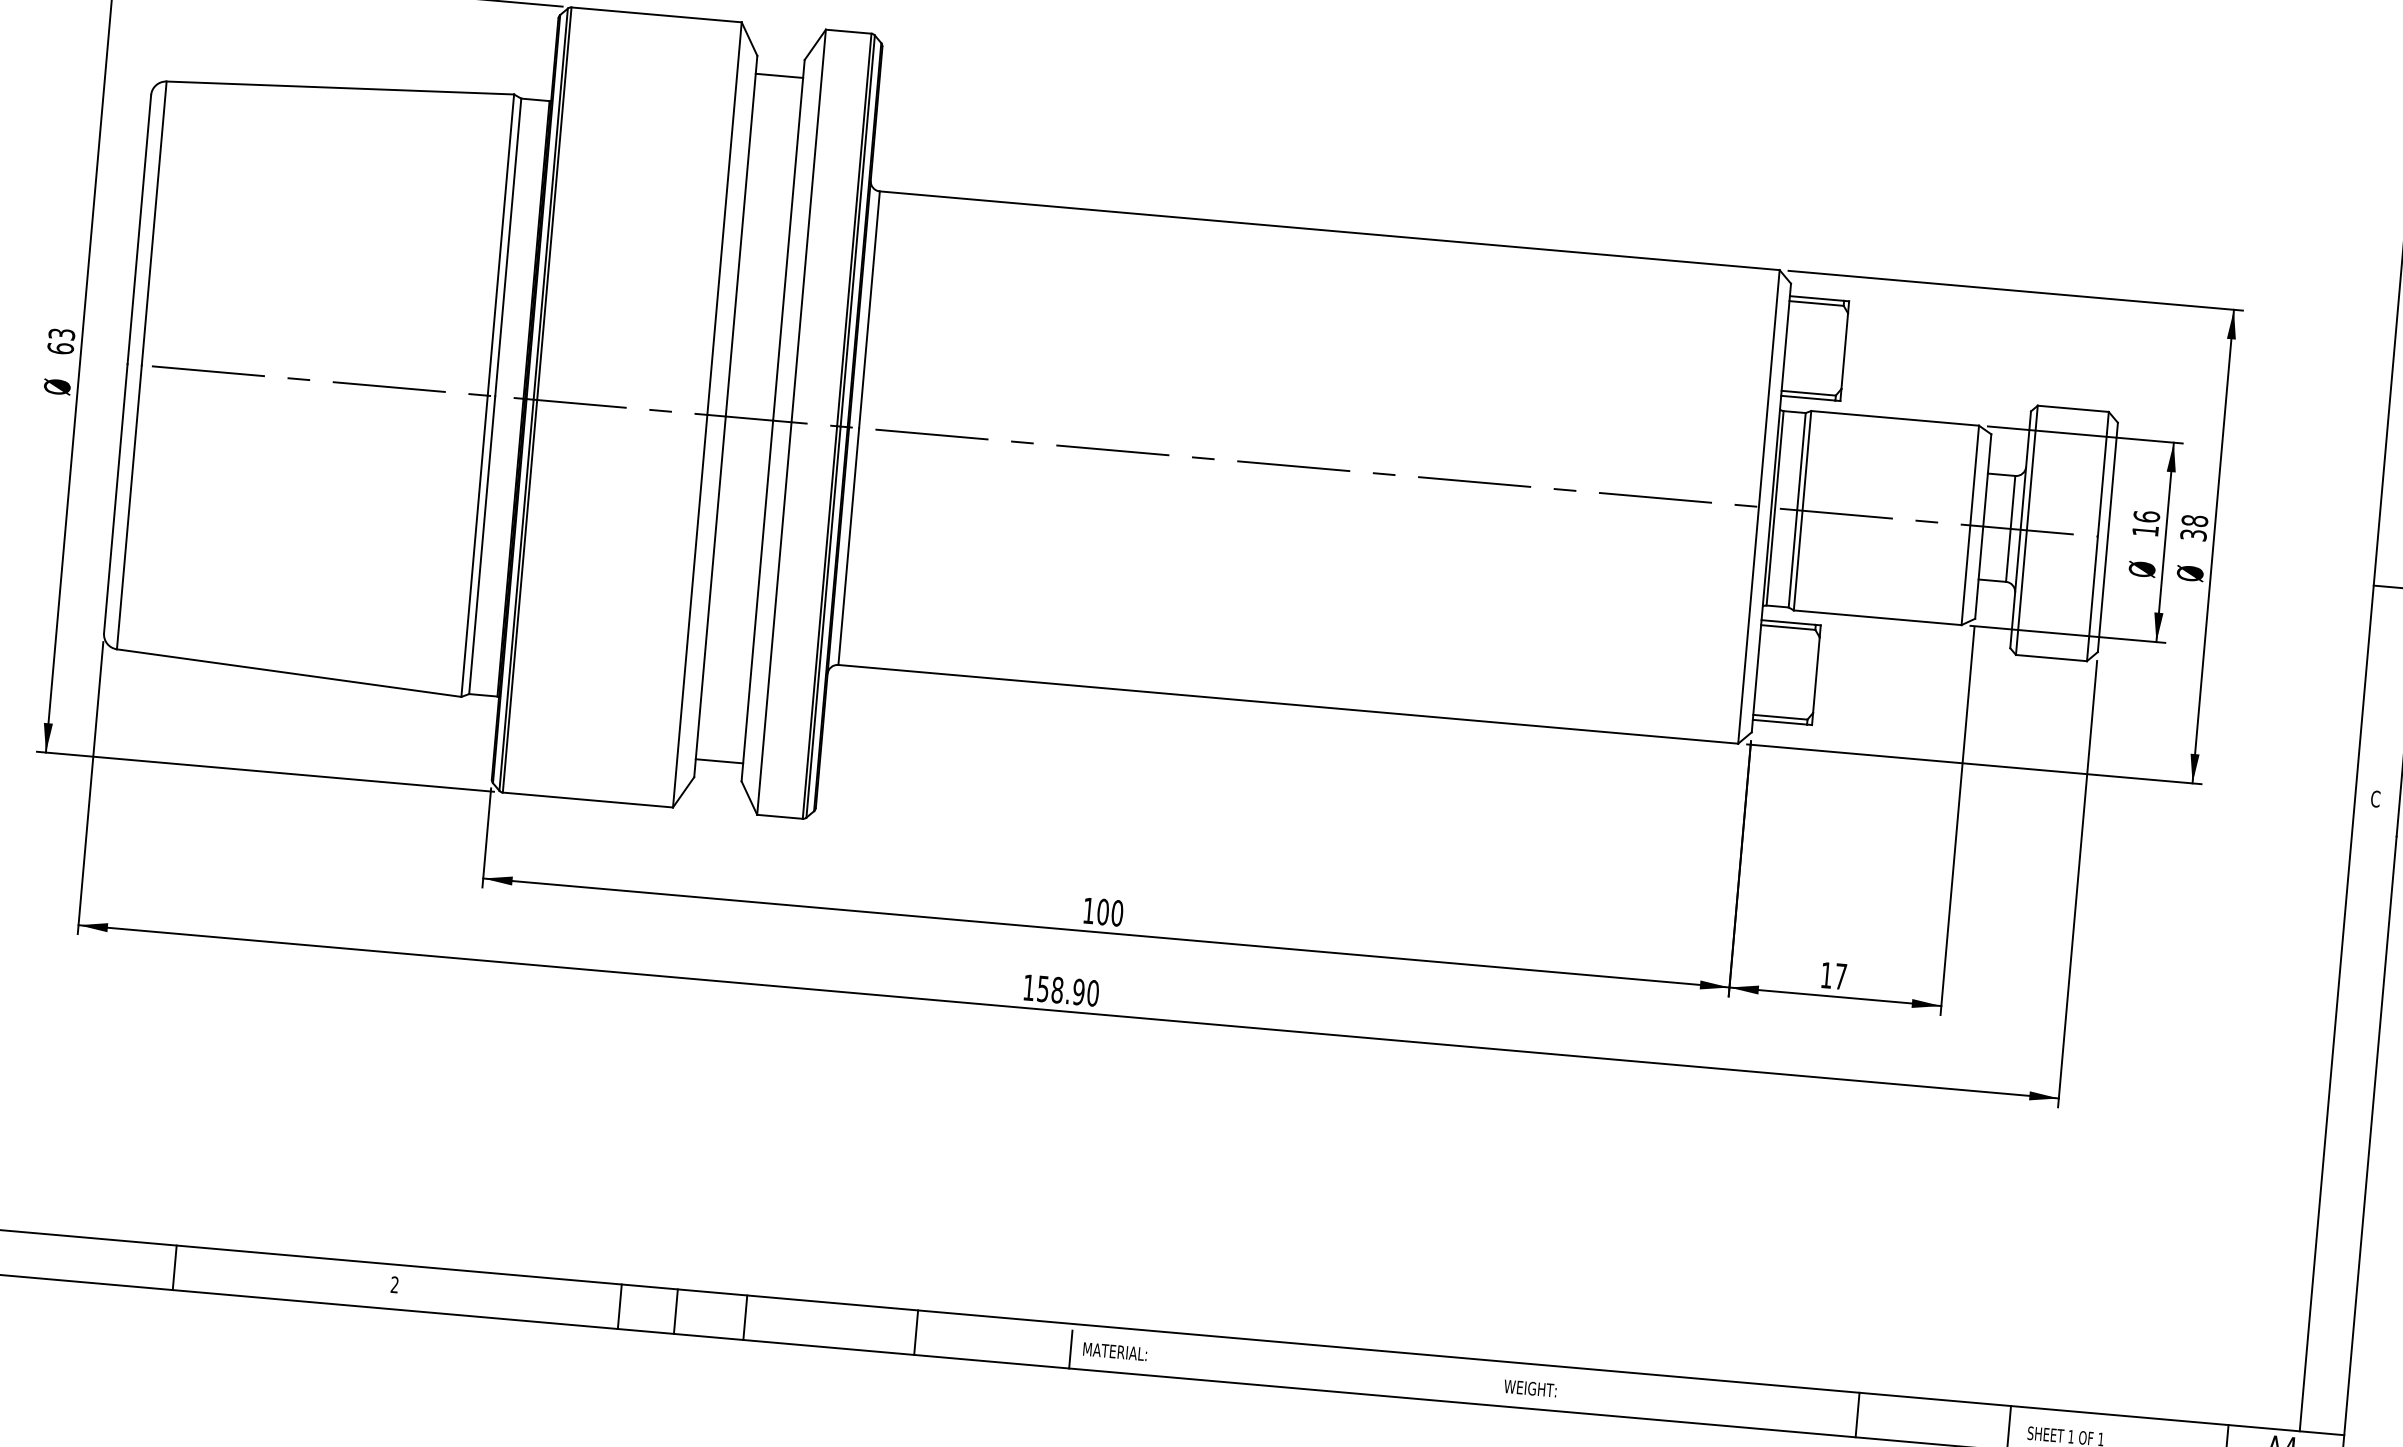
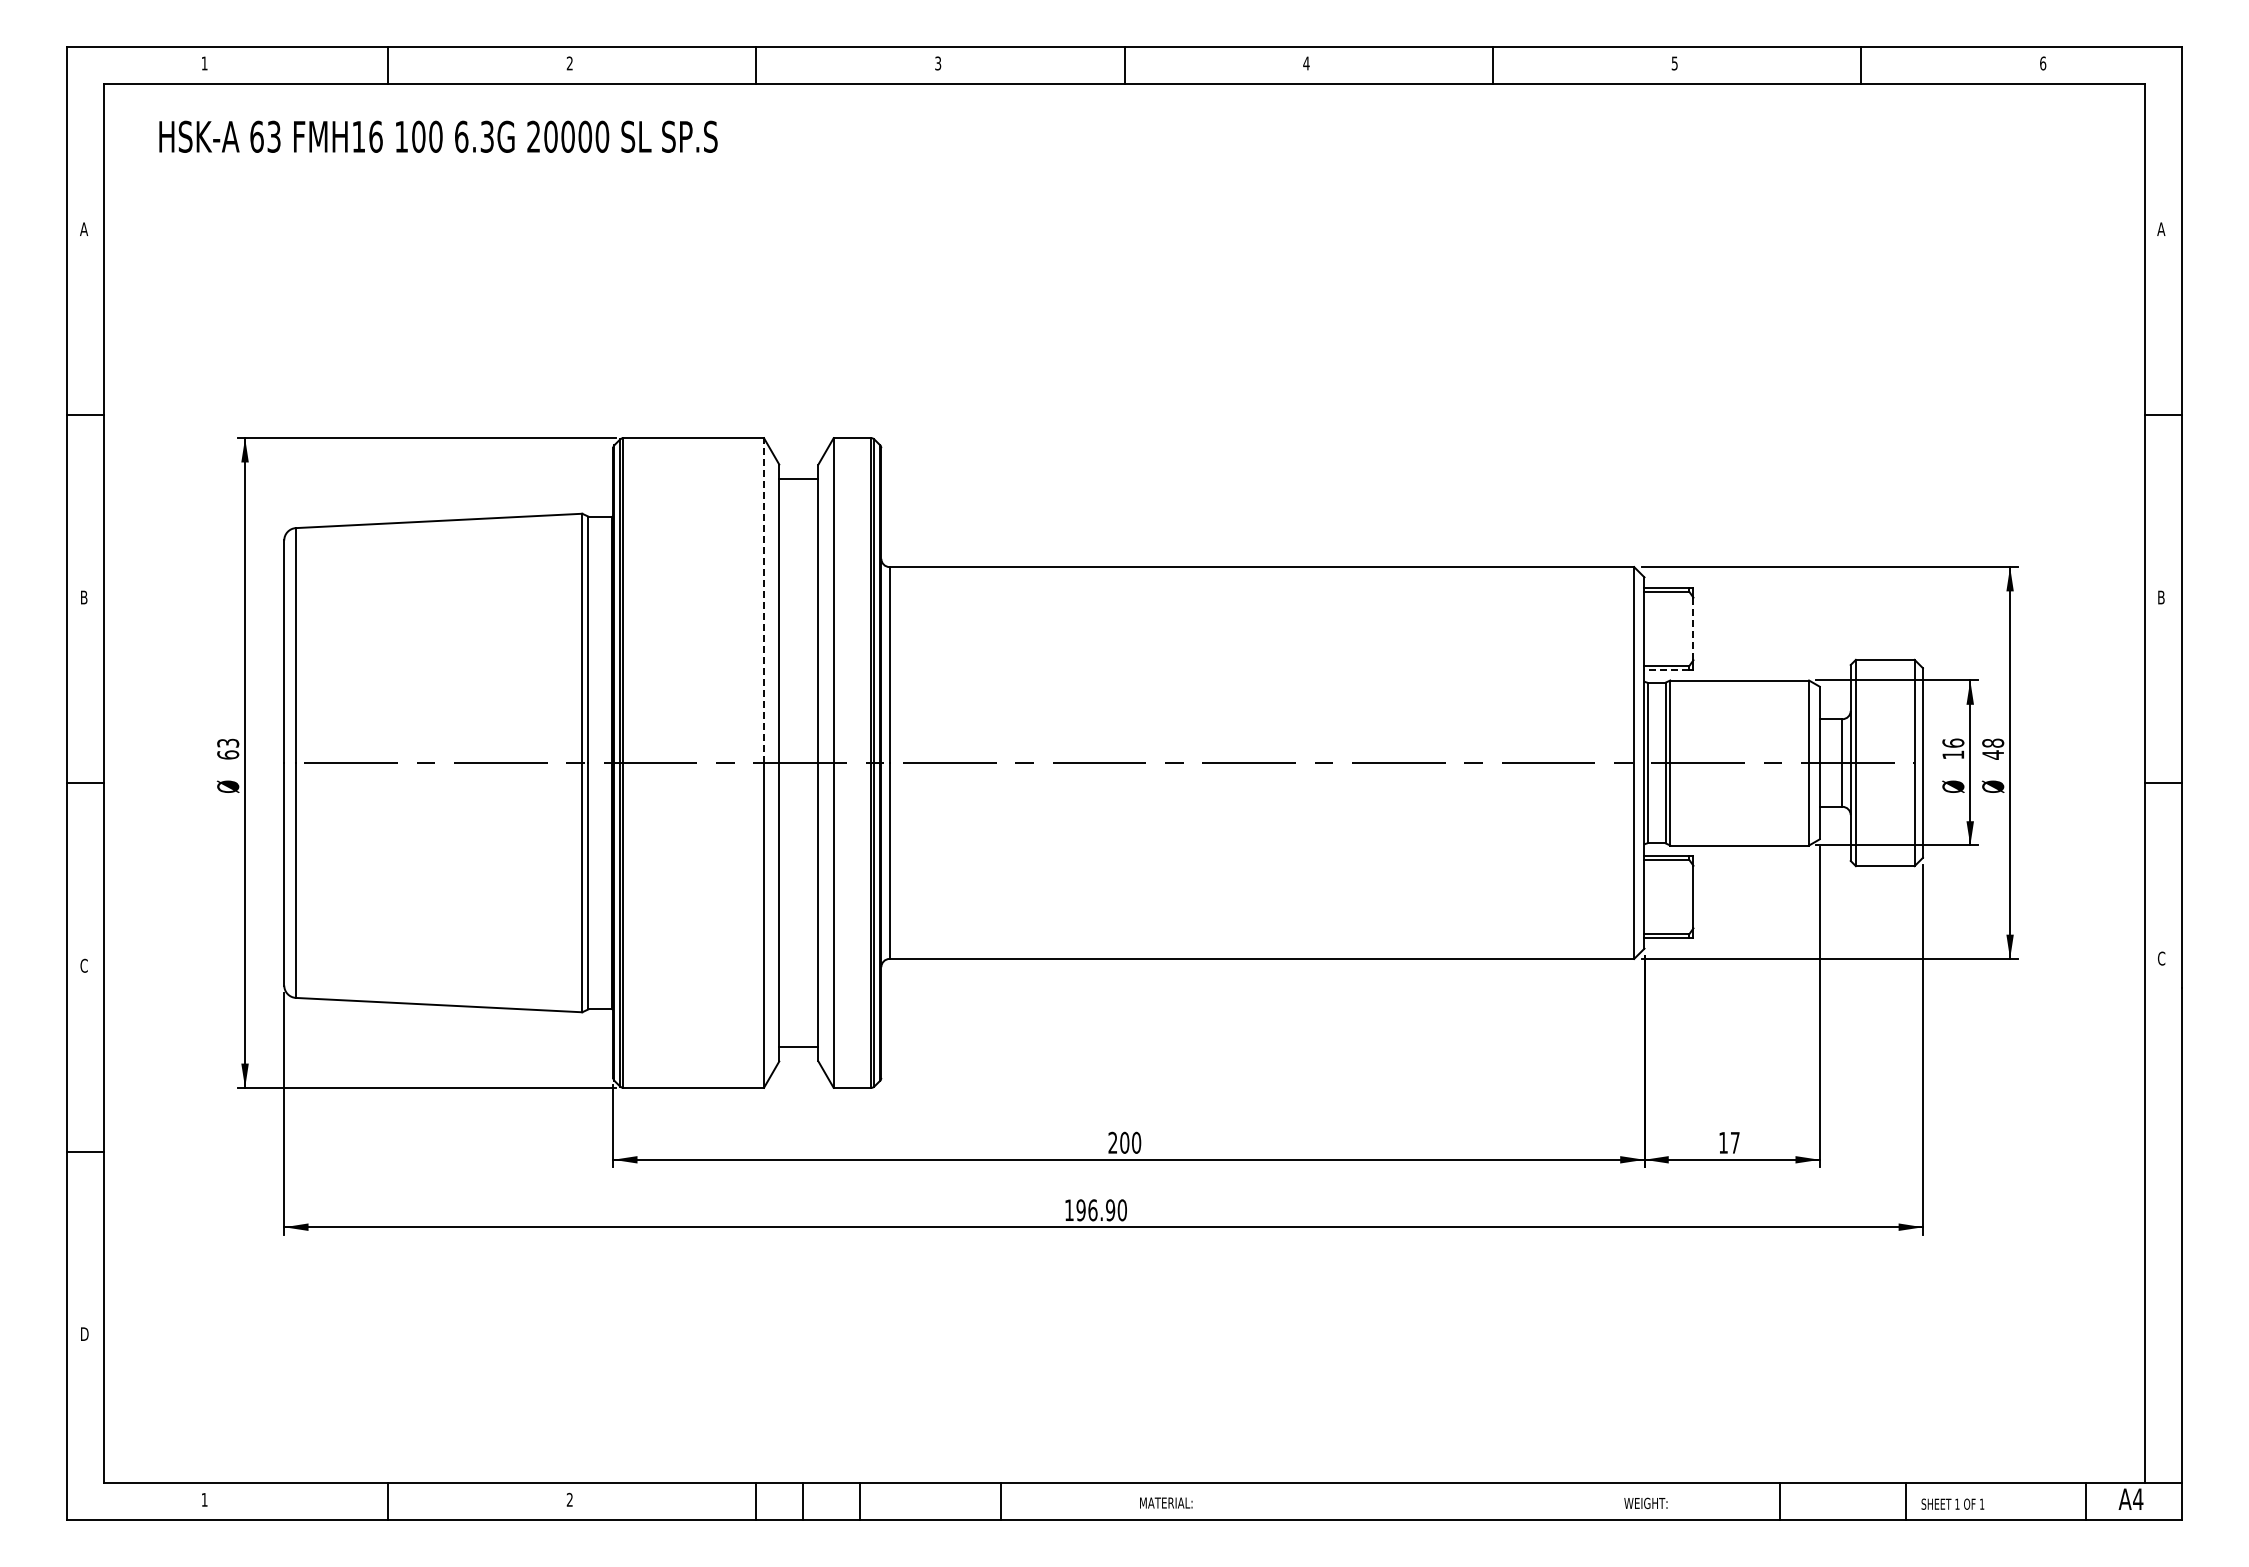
line: (725, 218) -> (764, 600), solid -> dashed
line: (1844, 351) -> (1693, 629), solid -> dashed
line: (1807, 398) -> (1666, 670), solid -> dashed
text: (2194, 534) -> (1993, 754), 38 -> 48
text: (1088, 910) -> (1112, 1142), 100 -> 200
text: (1049, 989) -> (1086, 1210), 158.90 -> 196.90
line: (1070, 1349) -> (1129, 1504), removed
text: (1529, 1388) -> (1645, 1503), moved

